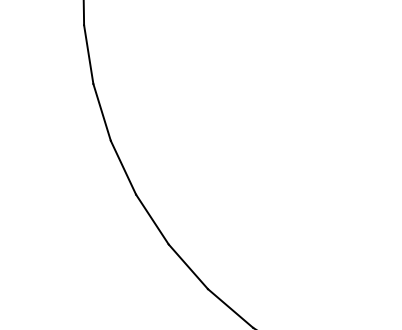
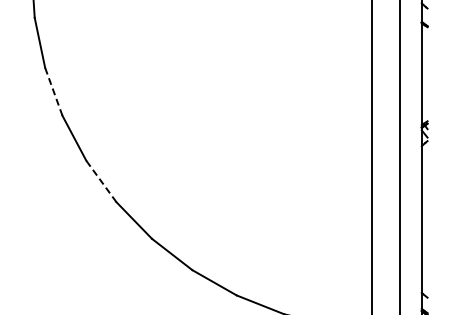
line: (88, 54) -> (53, 91), solid -> dashed
line: (123, 167) -> (101, 181), solid -> dashed

